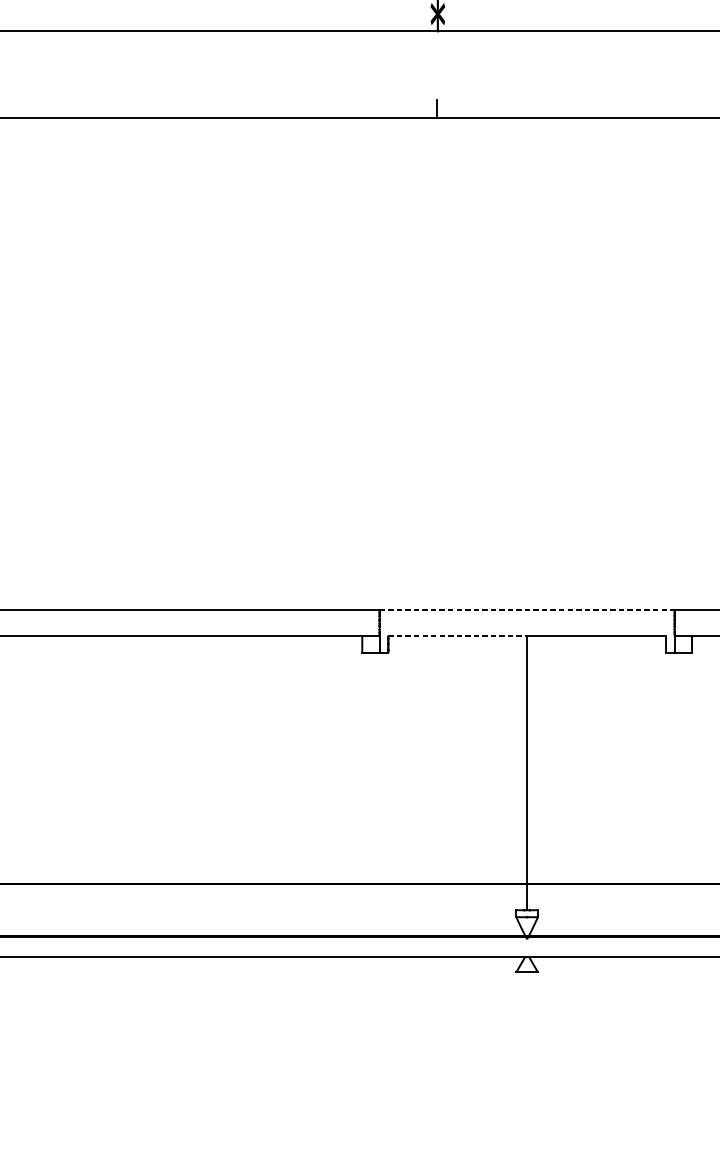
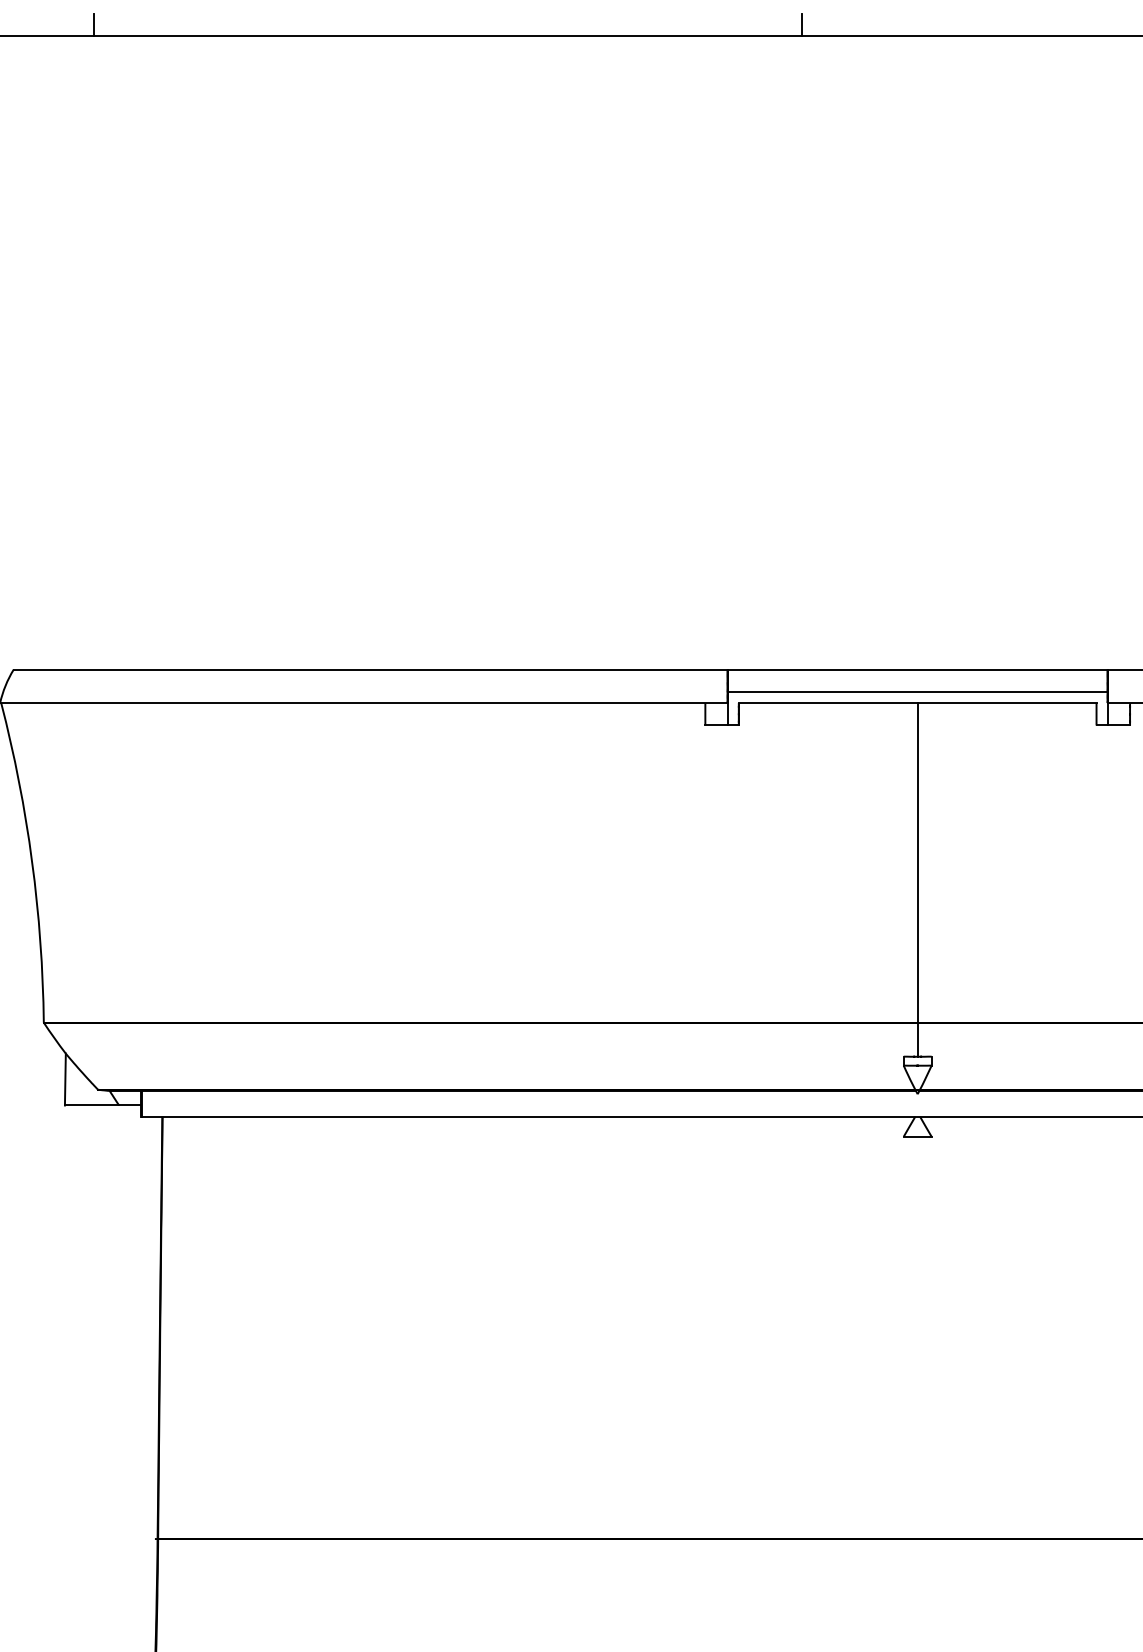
line: (527, 609) -> (917, 669), dashed -> solid
line: (527, 626) -> (917, 691), added
line: (457, 635) -> (828, 703), dashed -> solid

